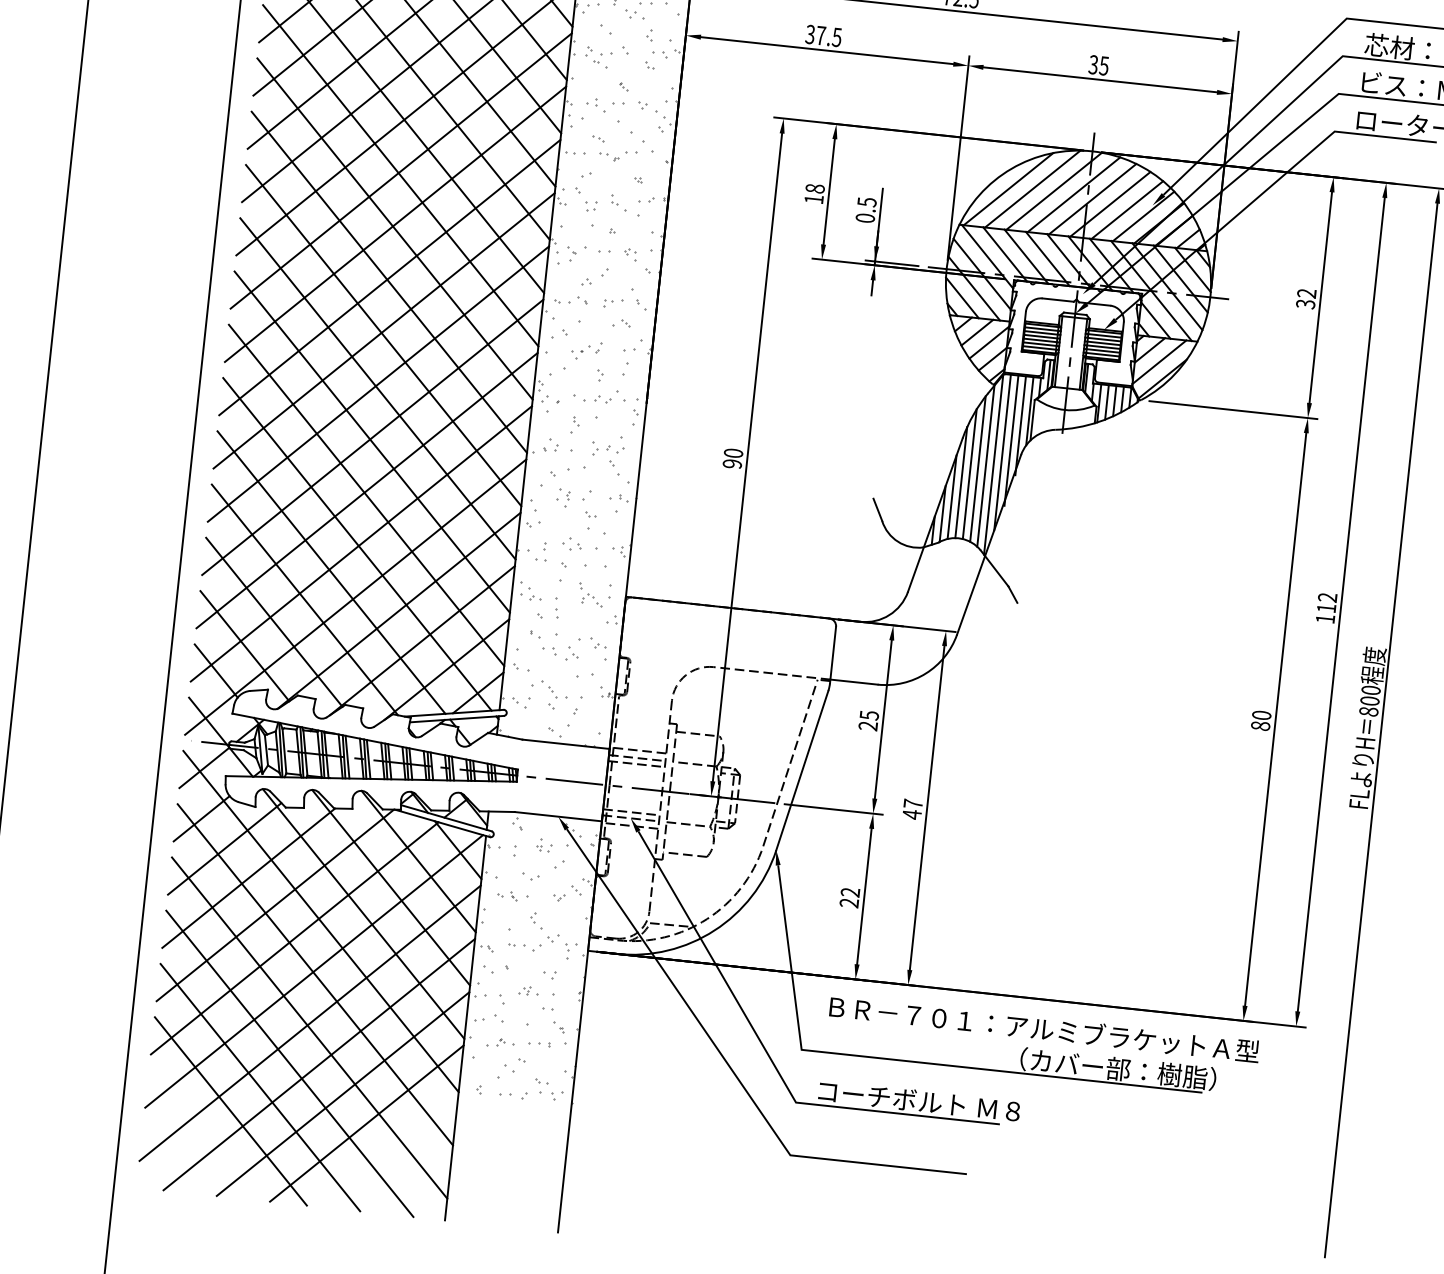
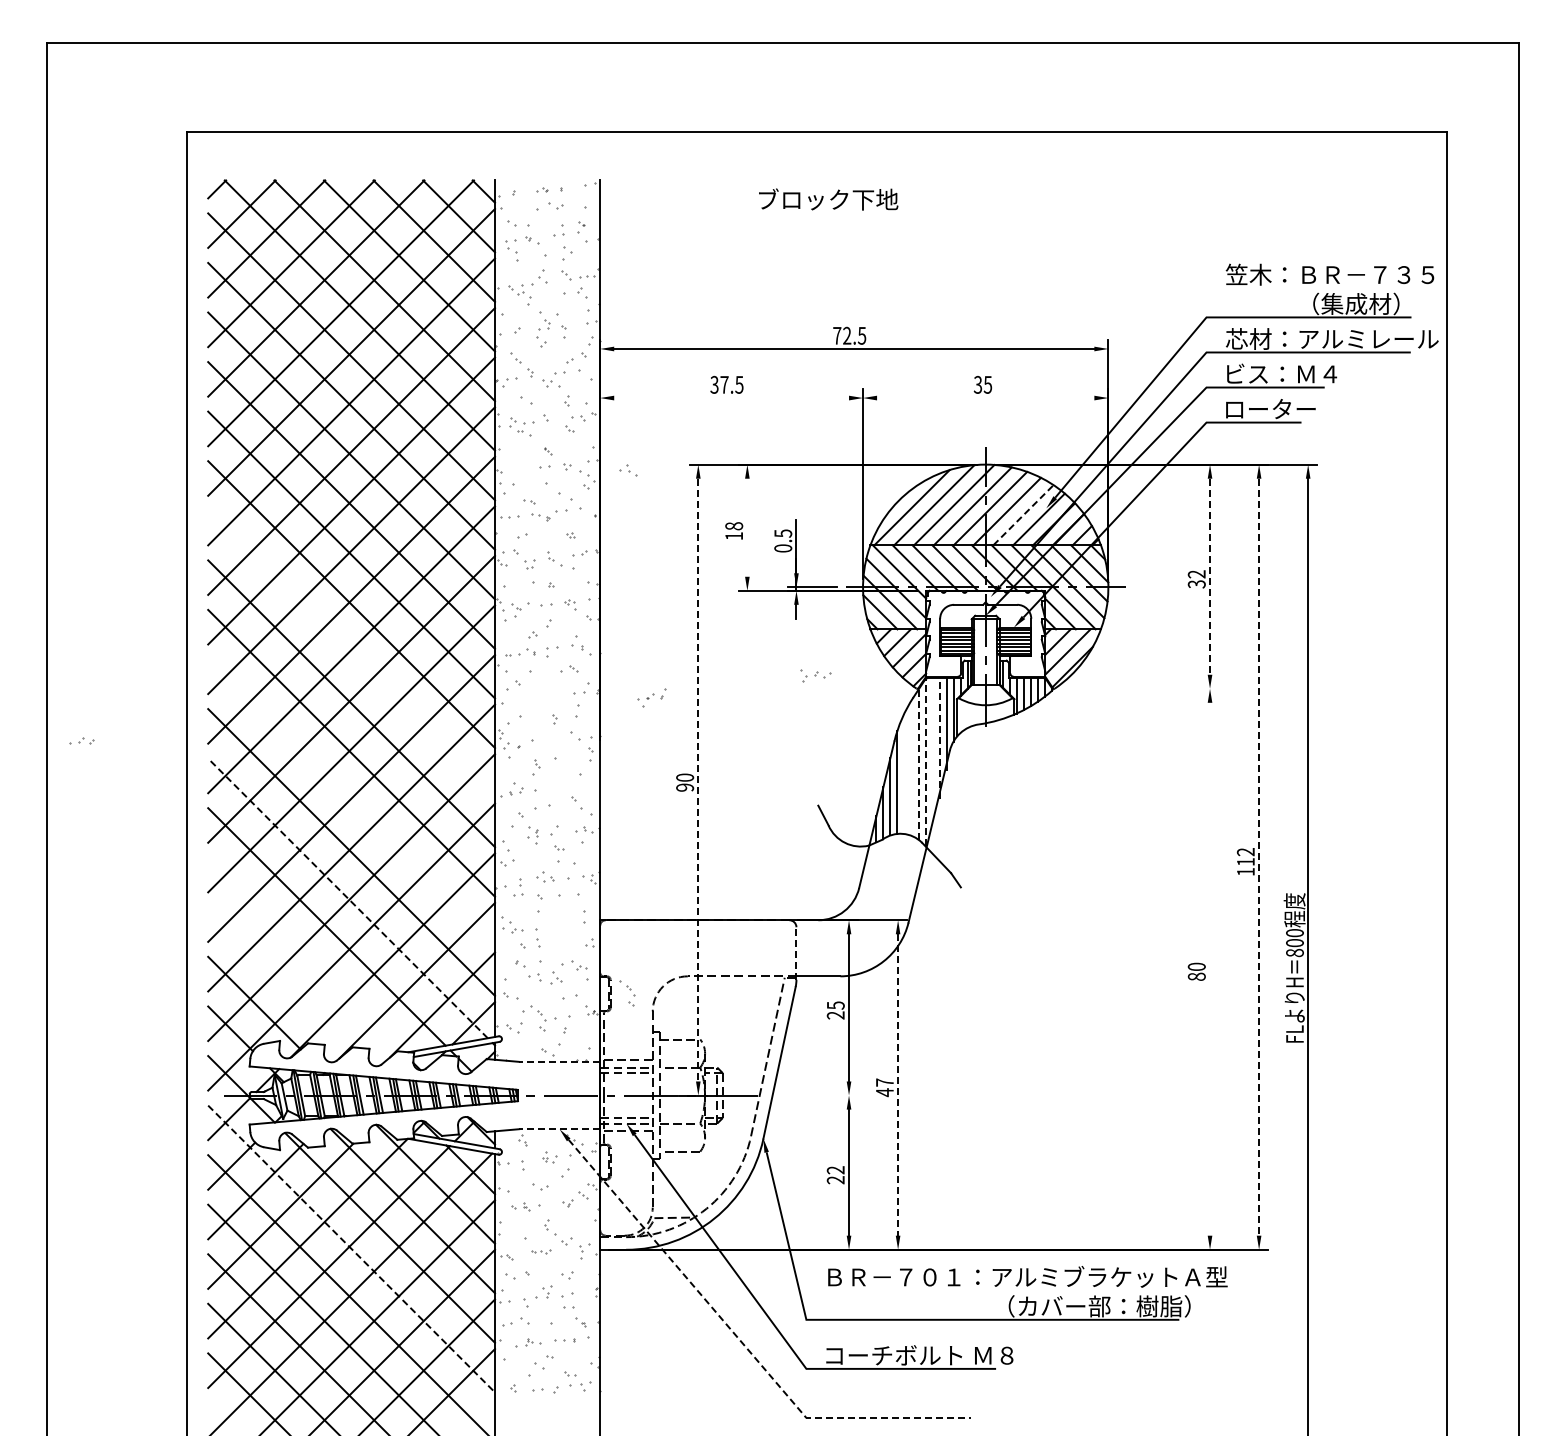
line: (826, 51) -> (731, 398), removed
line: (1099, 80) -> (985, 398), removed
part: (596, 104) -> (628, 470), moved
line: (829, 191) -> (747, 527), removed
line: (1127, 210) -> (1023, 515), solid -> dashed
line: (389, 281) -> (351, 653), removed
line: (1321, 298) -> (1210, 577), solid -> dashed
part: (613, 303) -> (559, 651), size x1.6
part: (586, 350) -> (651, 697), moved
part: (597, 398) -> (81, 740), moved
line: (1233, 409) -> (1140, 688), removed
line: (1011, 440) -> (939, 738), solid -> dashed
line: (372, 441) -> (351, 802), removed
part: (607, 449) -> (815, 675), moved
line: (1002, 452) -> (932, 750), removed
line: (747, 457) -> (698, 780), solid -> dashed
line: (993, 464) -> (925, 762), solid -> dashed
line: (985, 465) -> (918, 764), solid -> dashed
line: (978, 468) -> (911, 767), removed
line: (969, 474) -> (904, 773), removed
line: (357, 544) -> (348, 898), solid -> dashed
part: (590, 595) -> (567, 922), removed
line: (305, 599) -> (305, 954), removed
line: (1341, 605) -> (1259, 857), solid -> dashed
line: (274, 622) -> (279, 978), removed
line: (833, 653) -> (796, 952), solid -> dashed
part: (646, 678) -> (627, 993), added
line: (1276, 718) -> (1210, 968), removed
line: (565, 743) -> (559, 1061), solid -> dashed
line: (927, 807) -> (898, 1084), solid -> dashed
line: (832, 809) -> (811, 1095), removed
line: (558, 816) -> (559, 1129), solid -> dashed
line: (320, 922) -> (351, 1249), solid -> dashed
part: (523, 945) -> (540, 1251), size x0.6
part: (528, 990) -> (549, 1292), size x1.6
line: (729, 1065) -> (741, 1341), solid -> dashed

